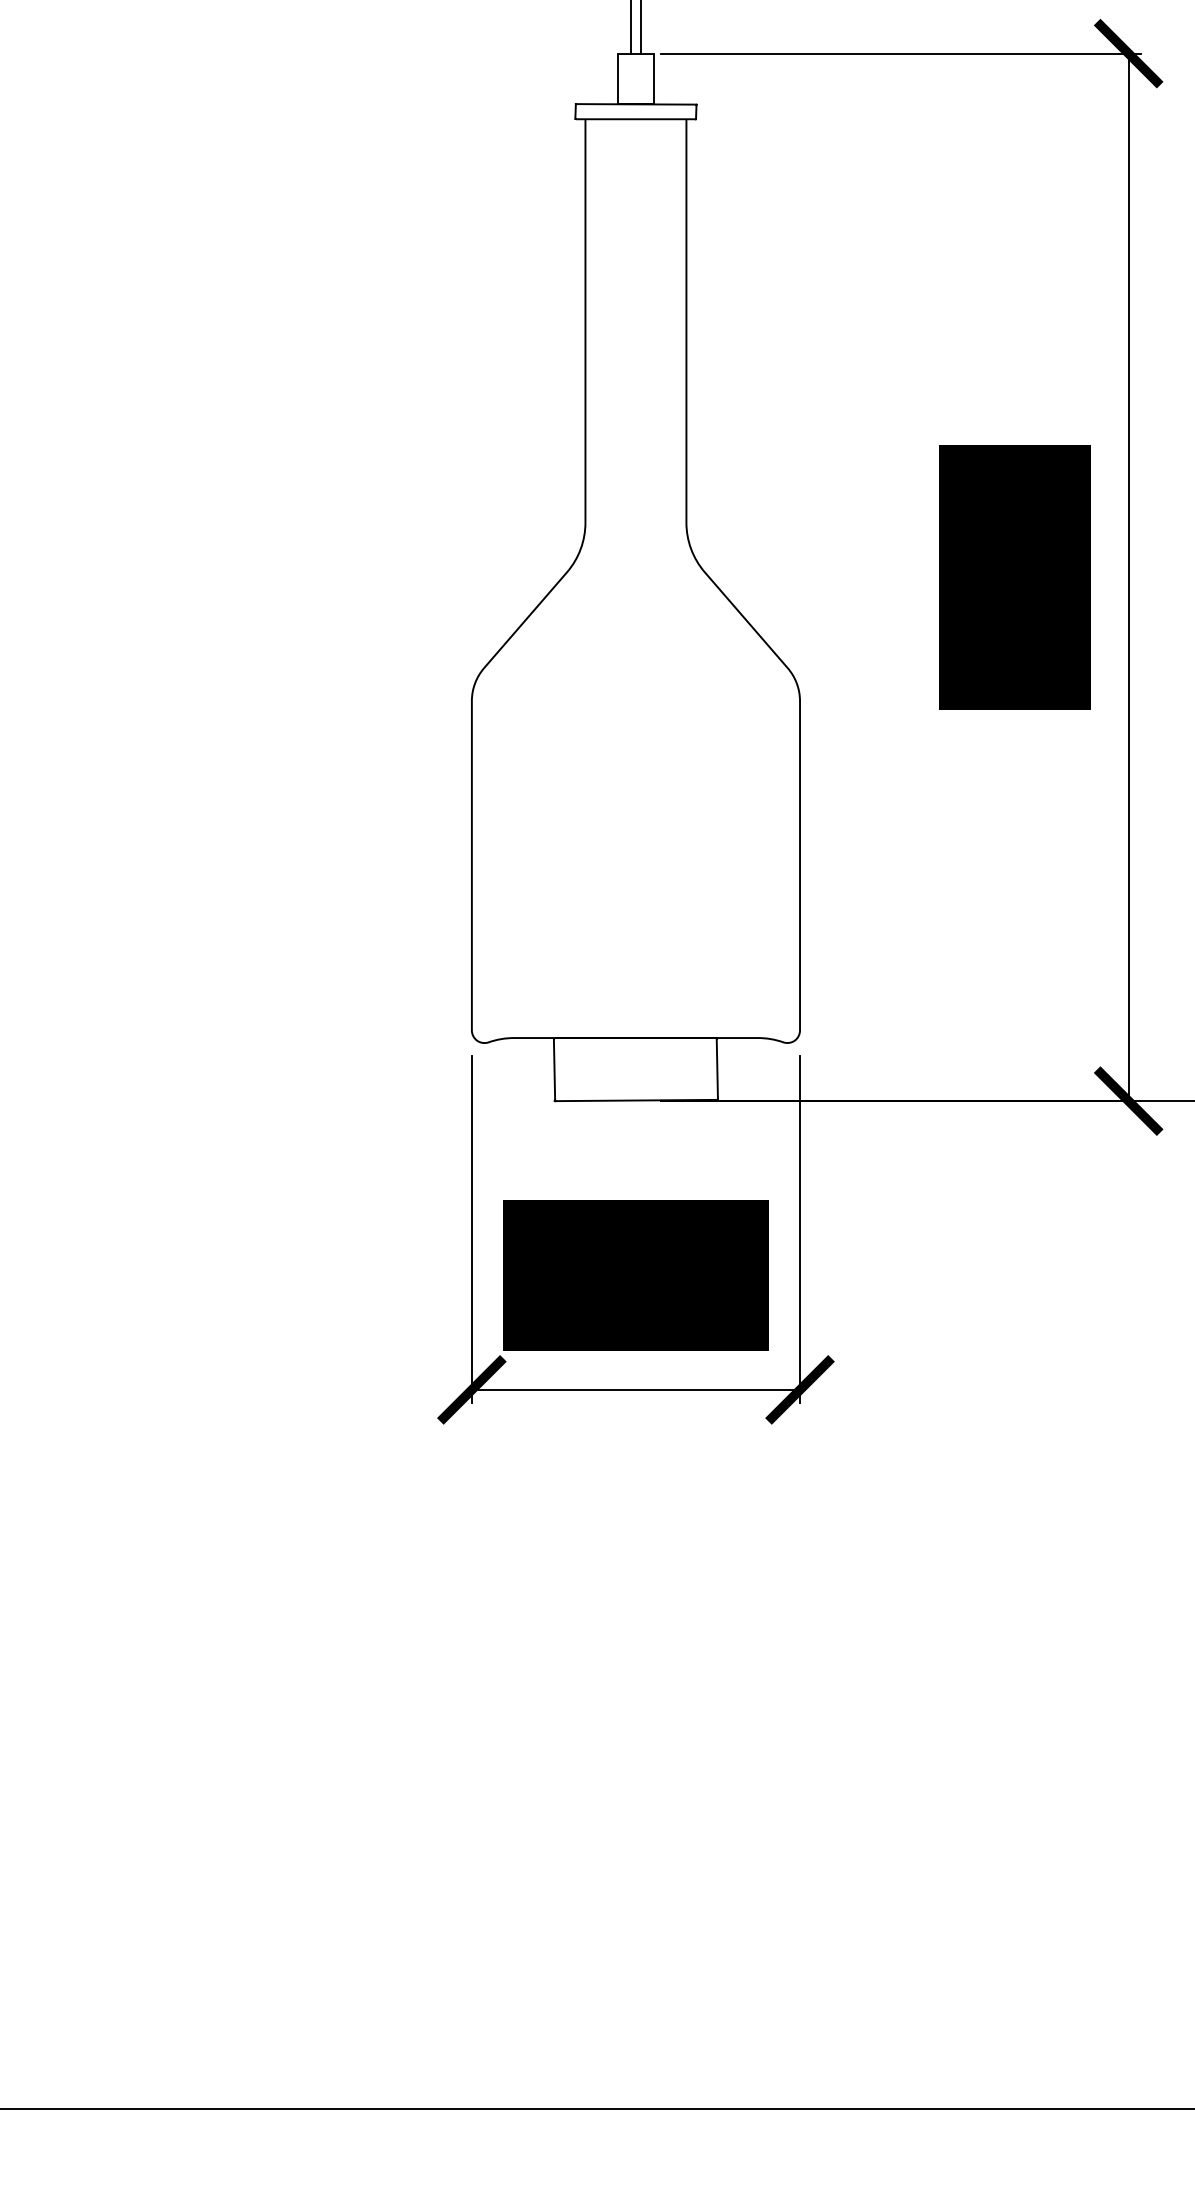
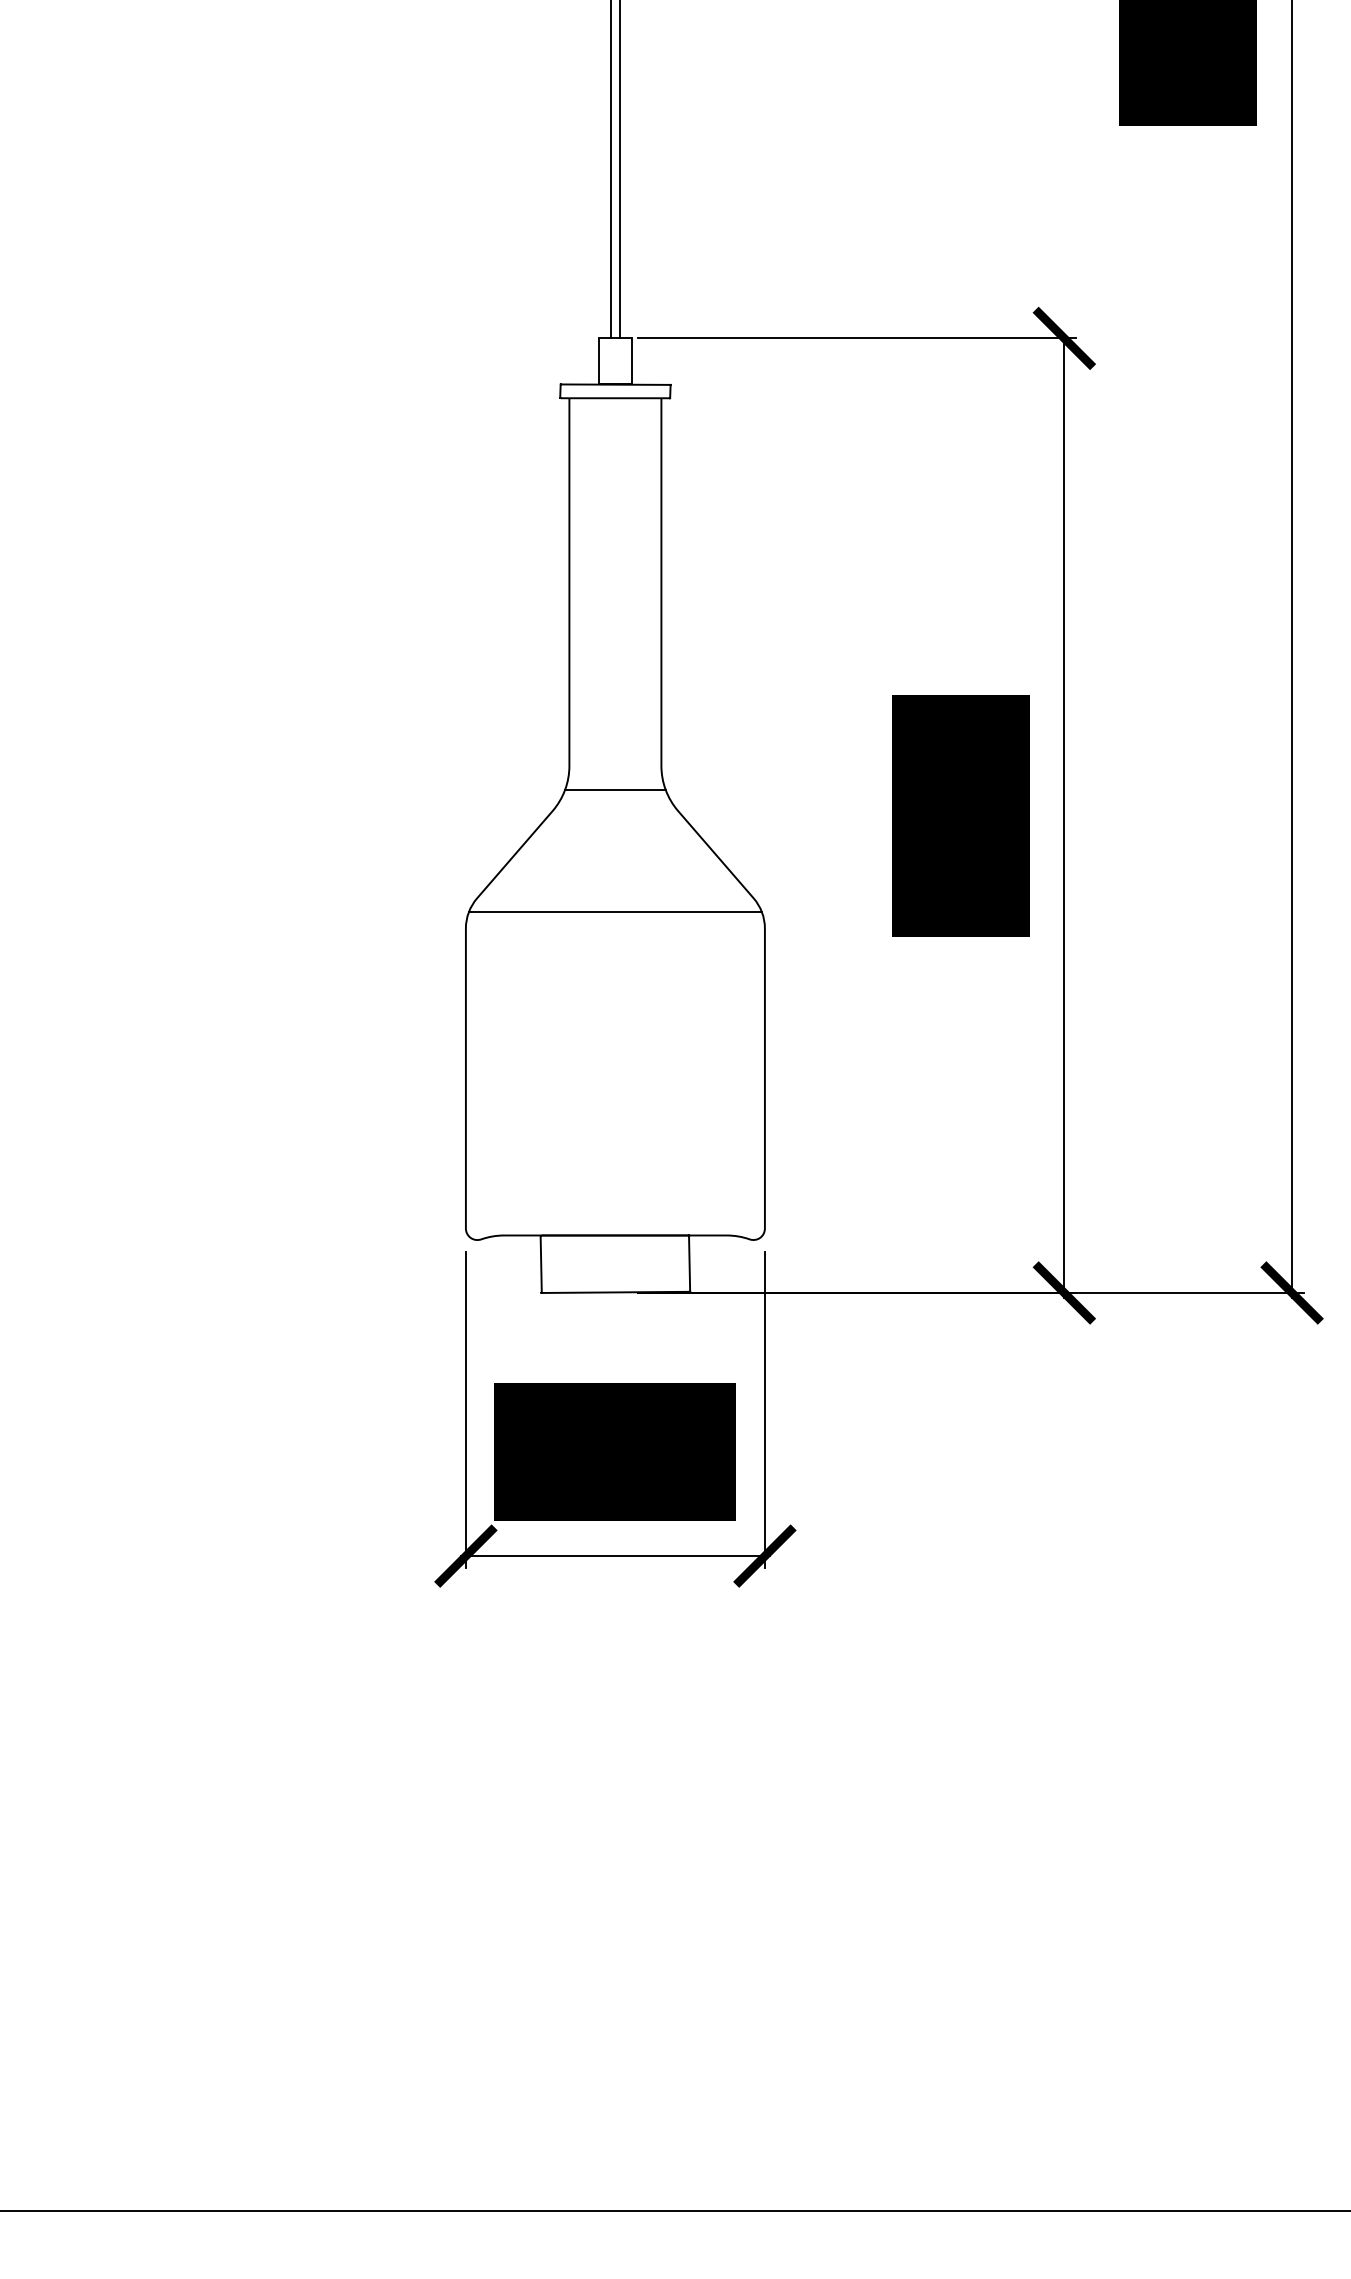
line: (636, 548) -> (615, 789), added
line: (636, 683) -> (615, 912), added

